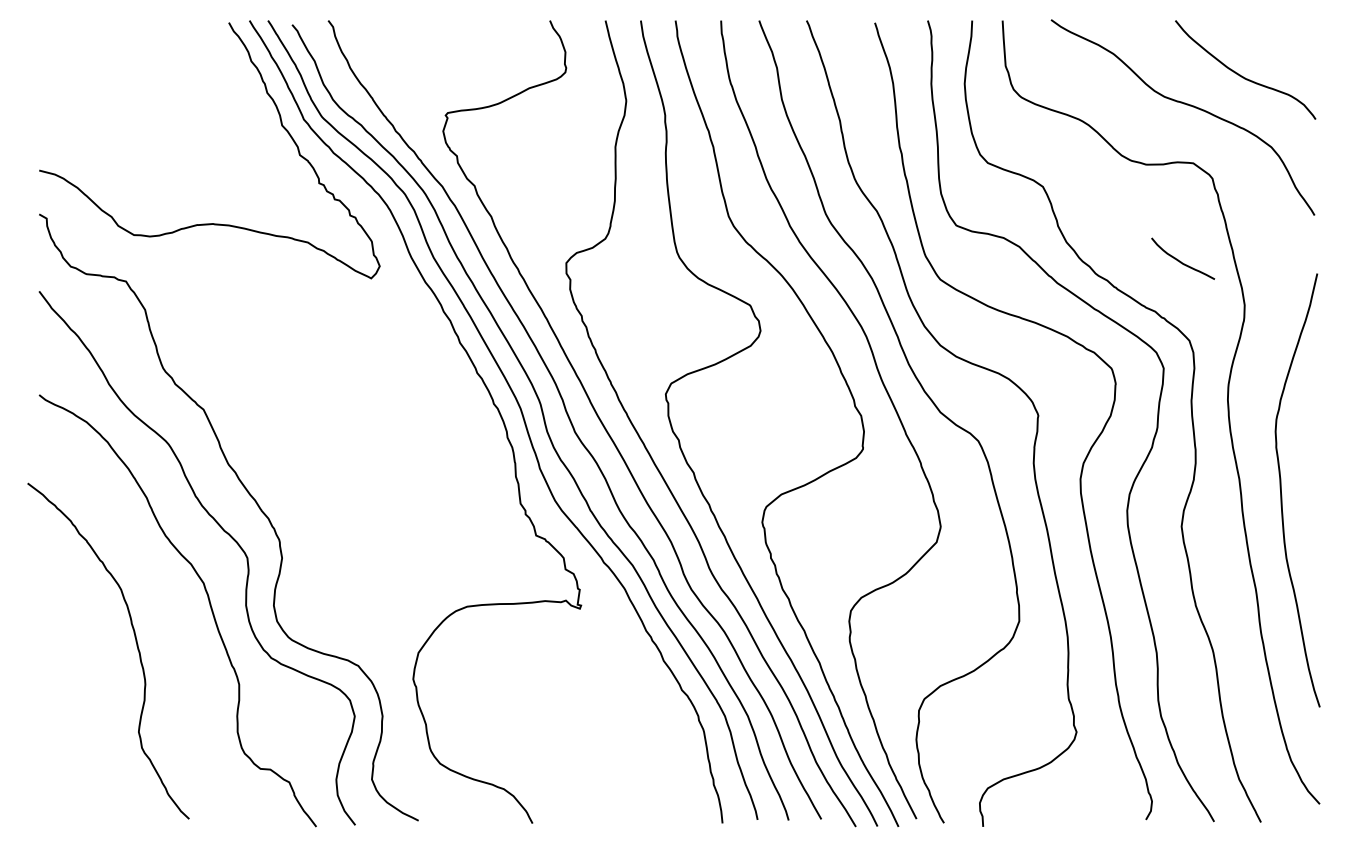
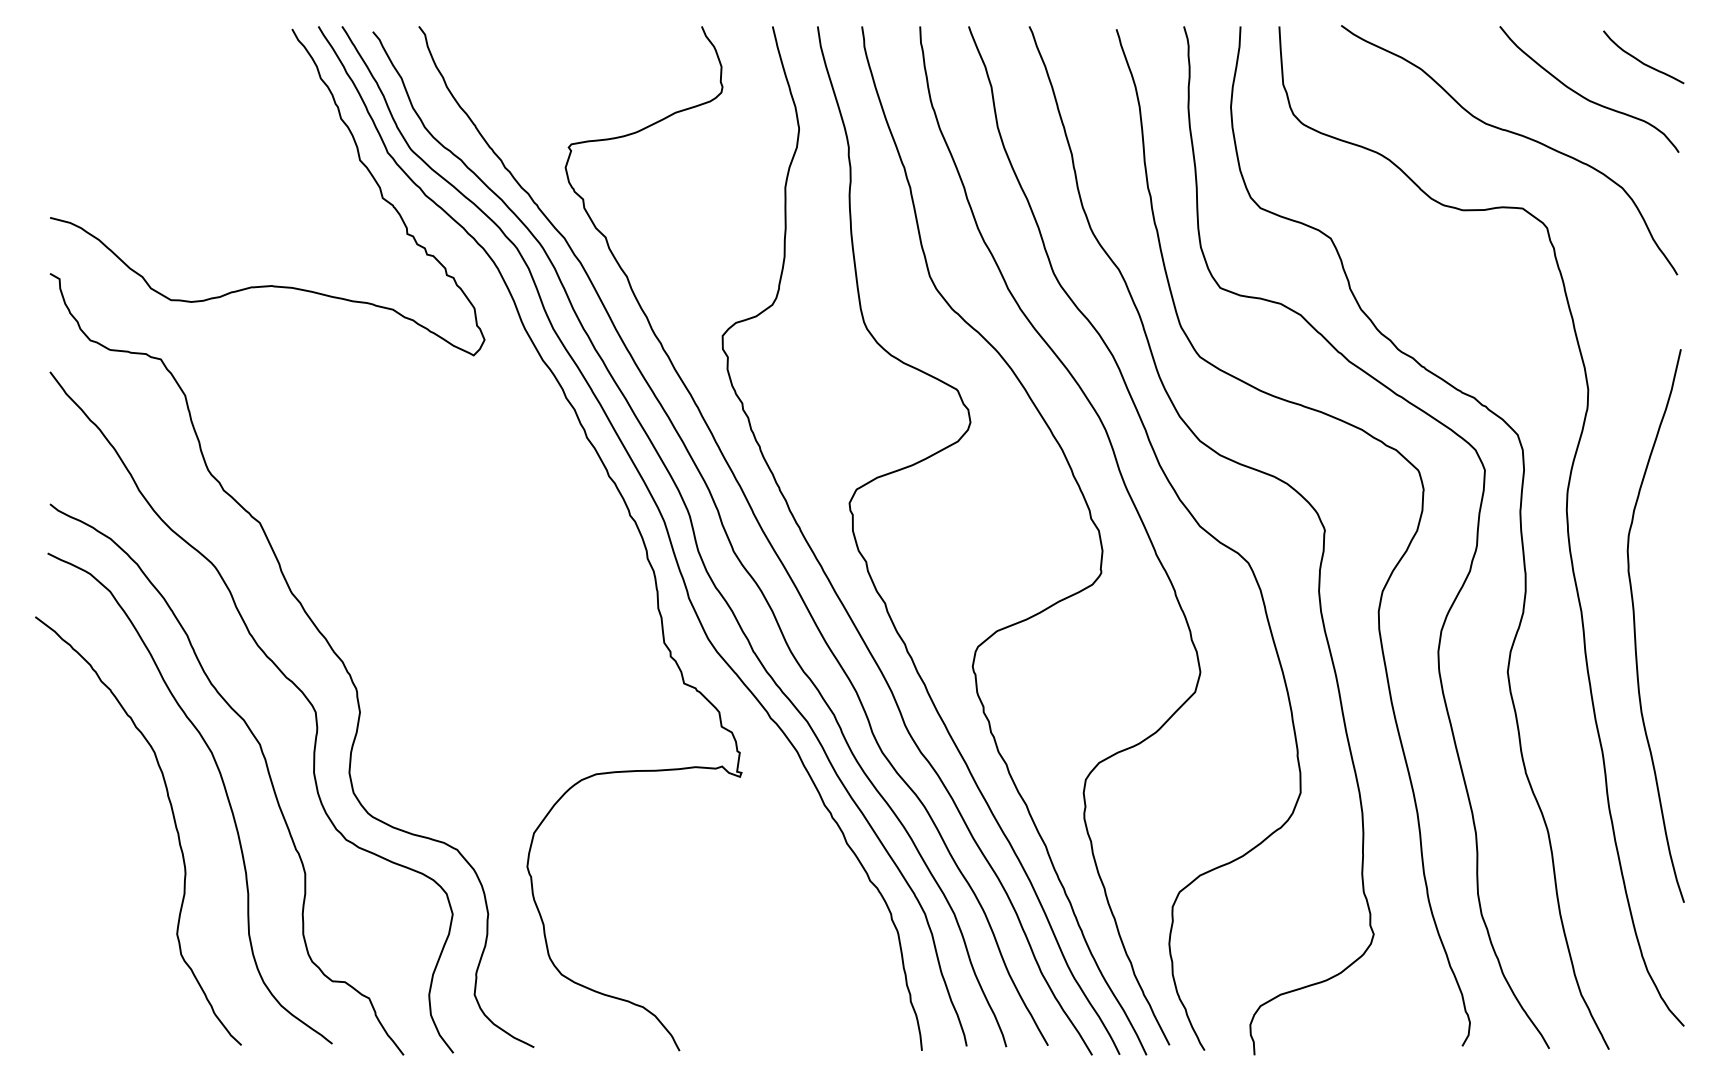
curve: (1180, 260) -> (1640, 59), moved
curve: (174, 615) -> (222, 785), added

